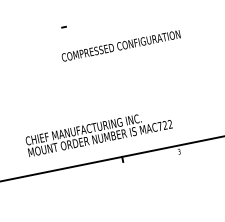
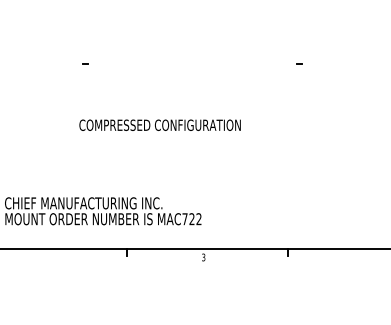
text: (120, 45) -> (159, 124), moved

